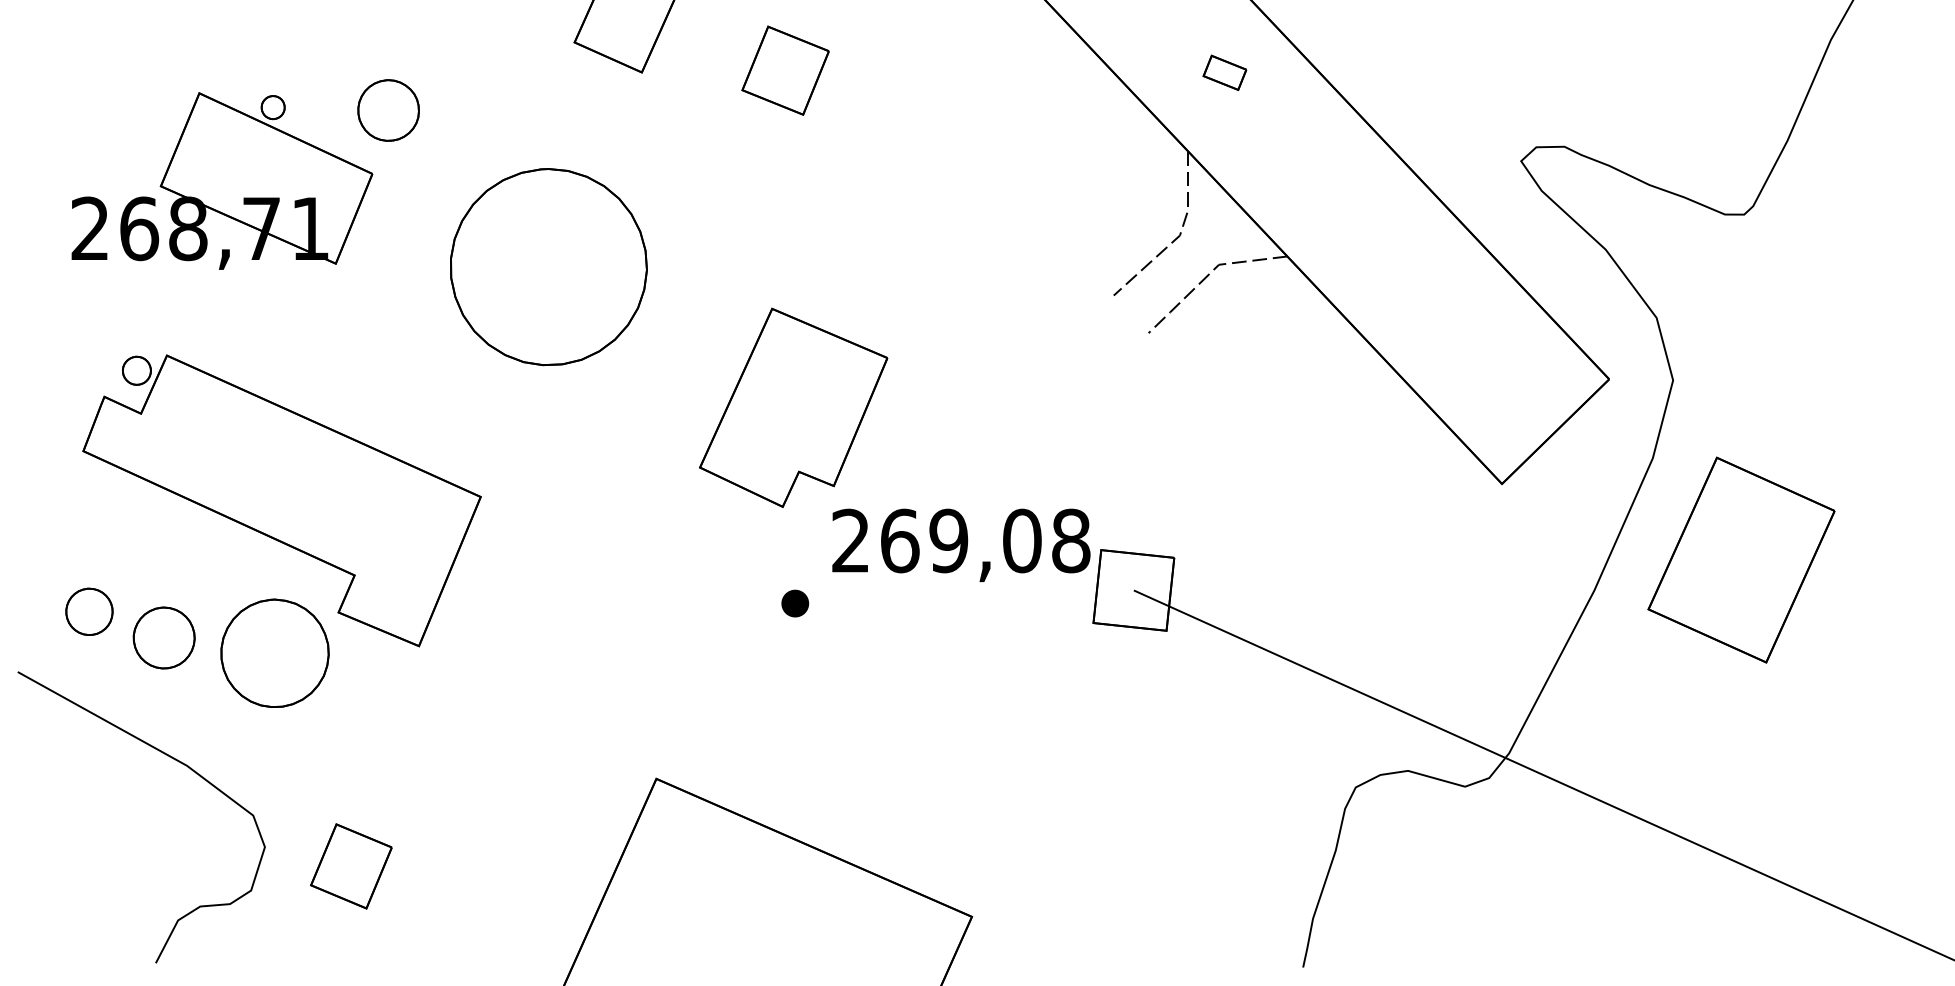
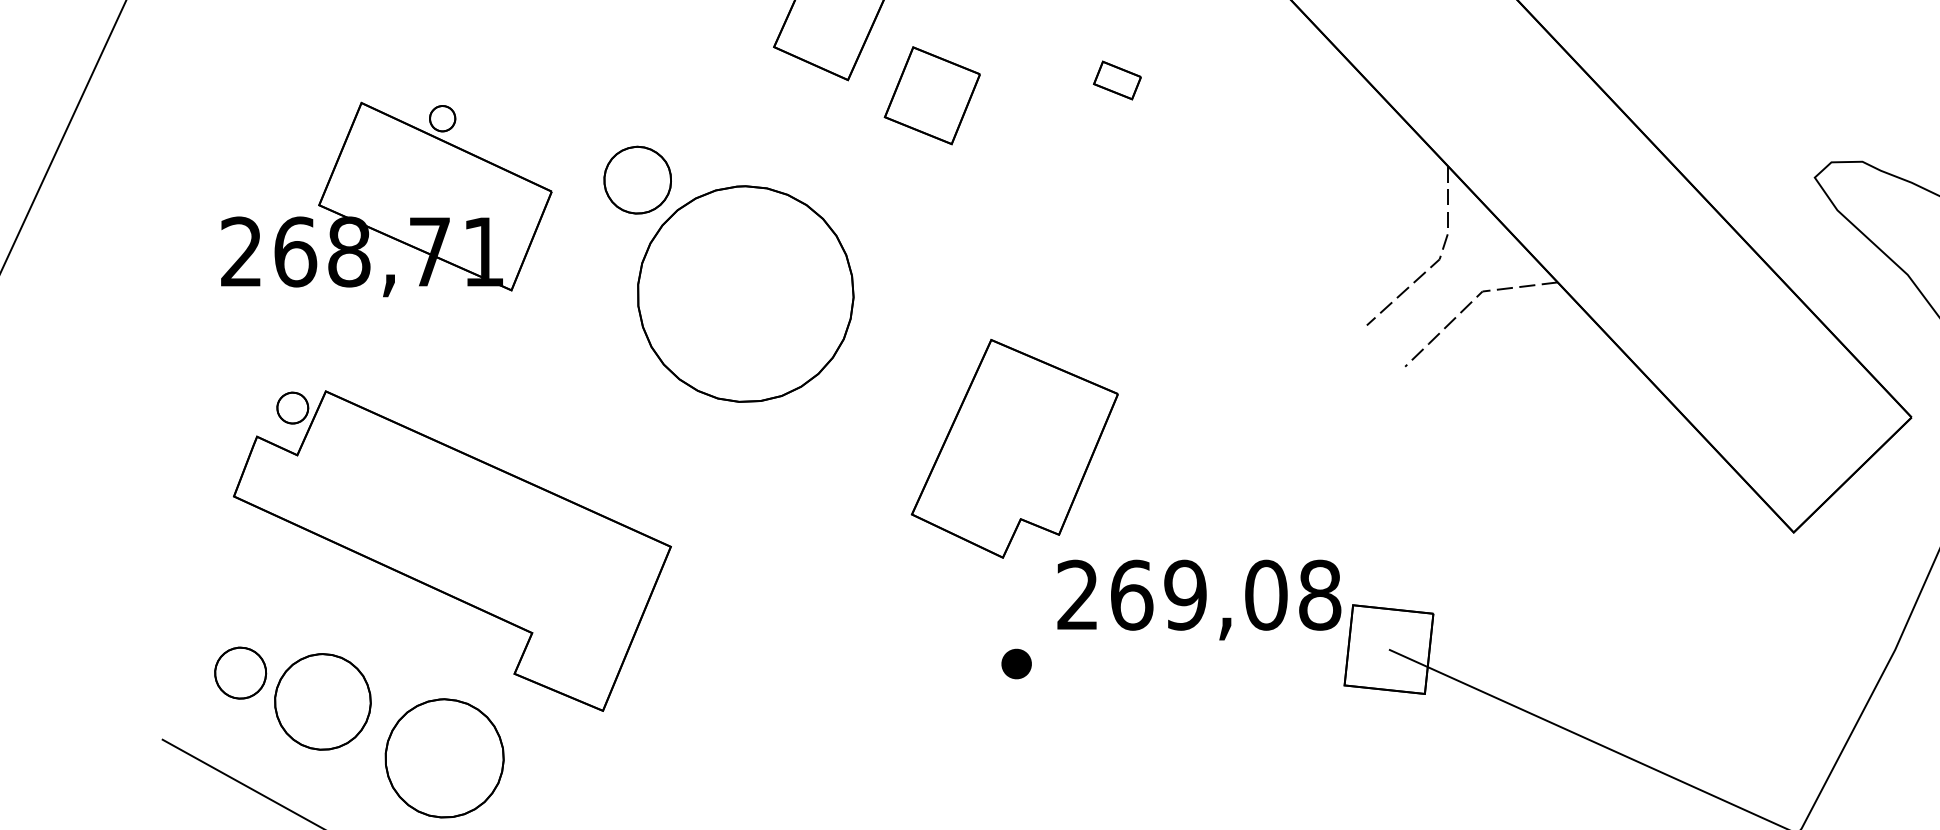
part: (785, 70) -> (932, 95), moved
part: (1224, 72) -> (1116, 80), moved
part: (388, 110) -> (637, 180), moved
part: (163, 637) -> (322, 701), size x1.43
part: (274, 652) -> (444, 757), moved

